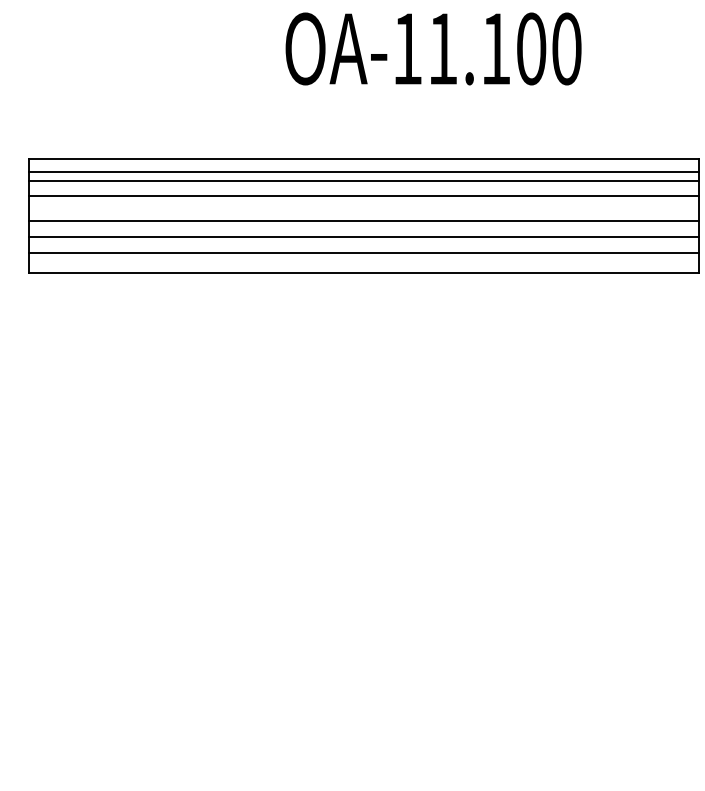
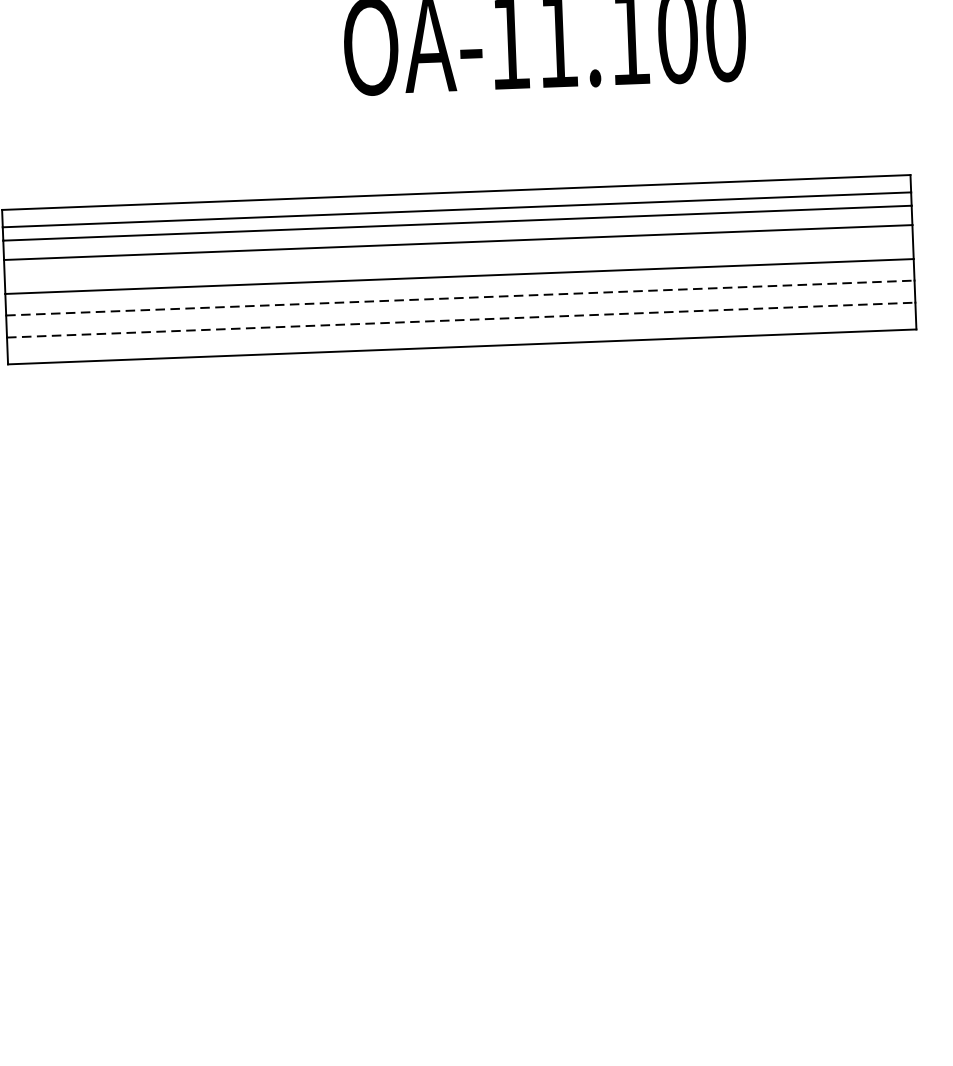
line: (364, 236) -> (460, 297), solid -> dashed
line: (364, 252) -> (461, 319), solid -> dashed

